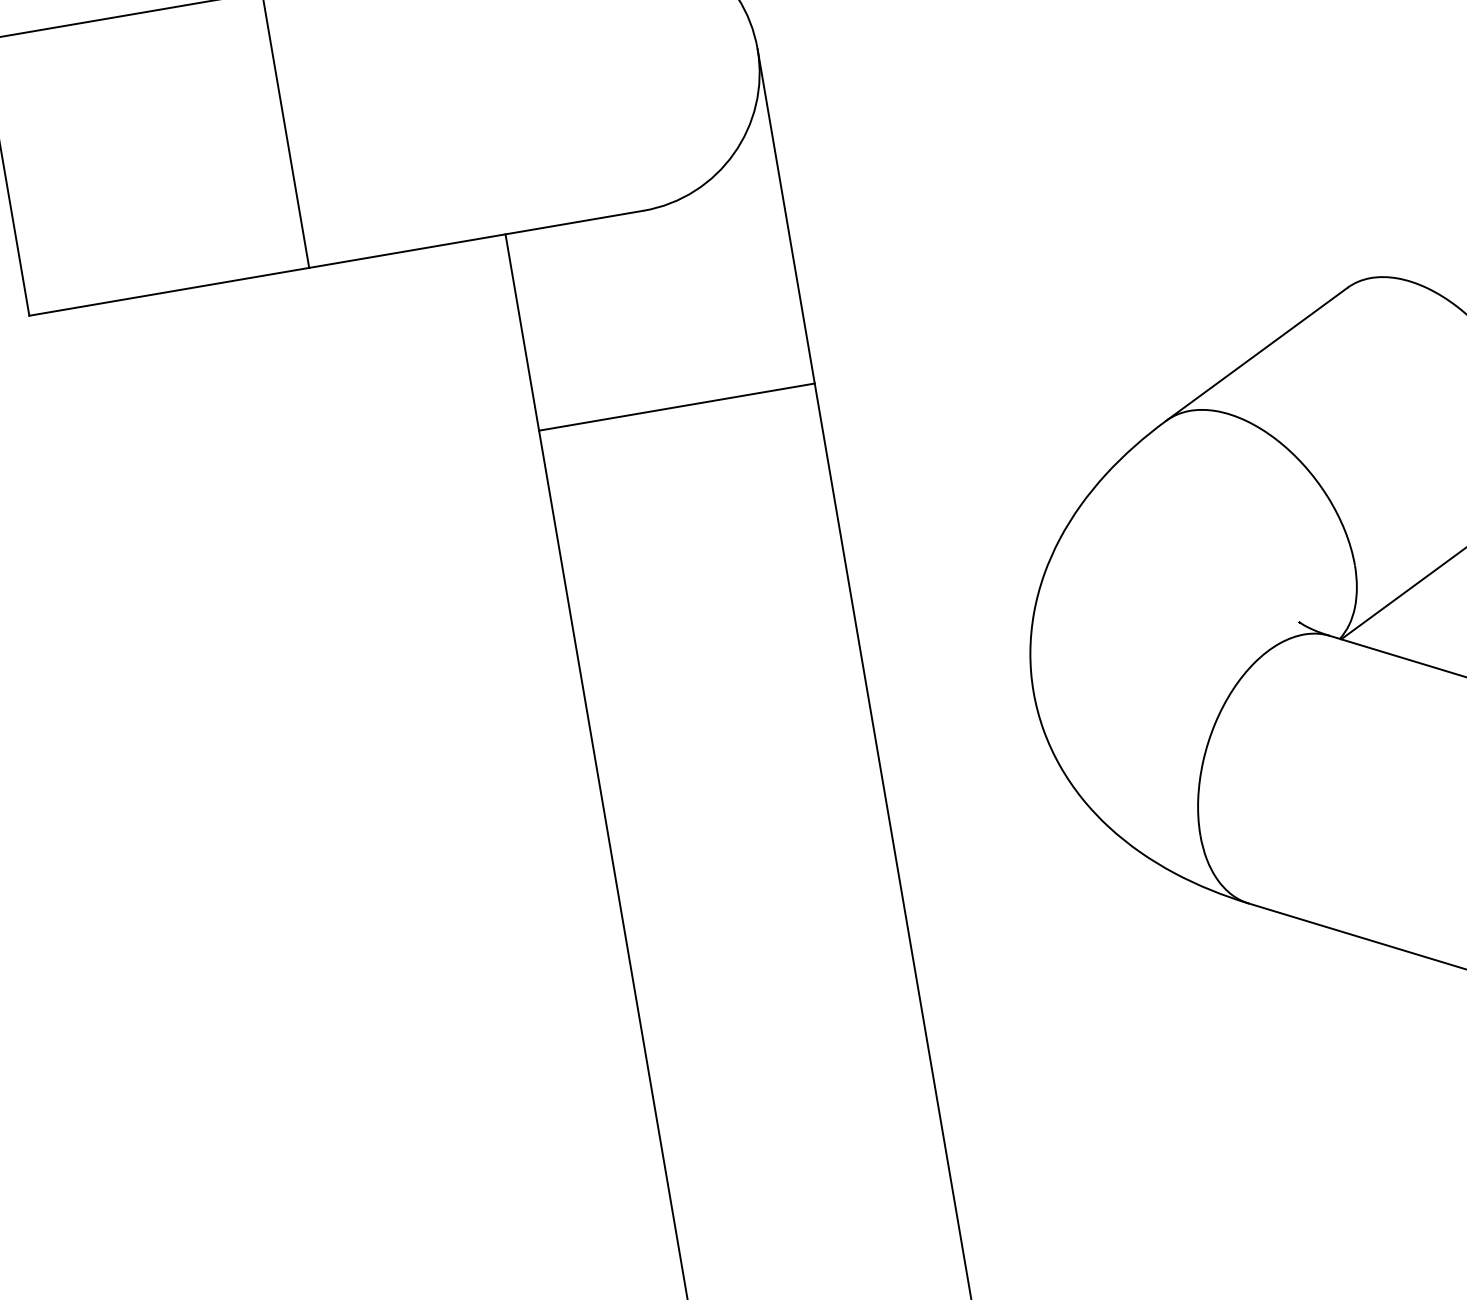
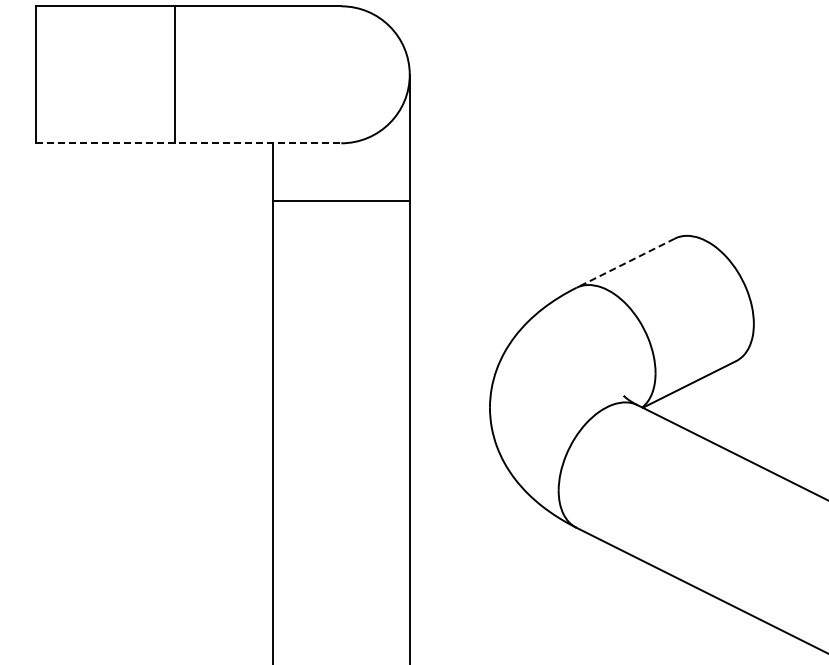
line: (335, 263) -> (188, 143), solid -> dashed
line: (1256, 354) -> (625, 263), solid -> dashed
line: (675, 406) -> (340, 200), moved

